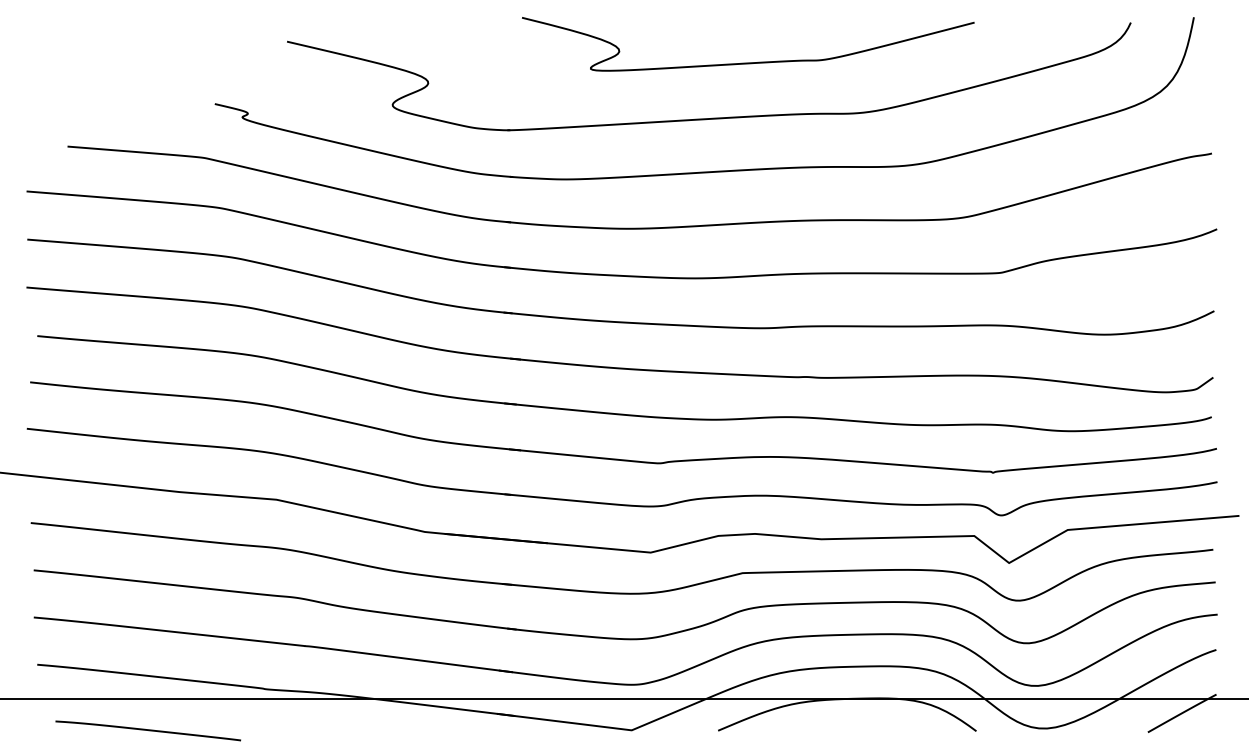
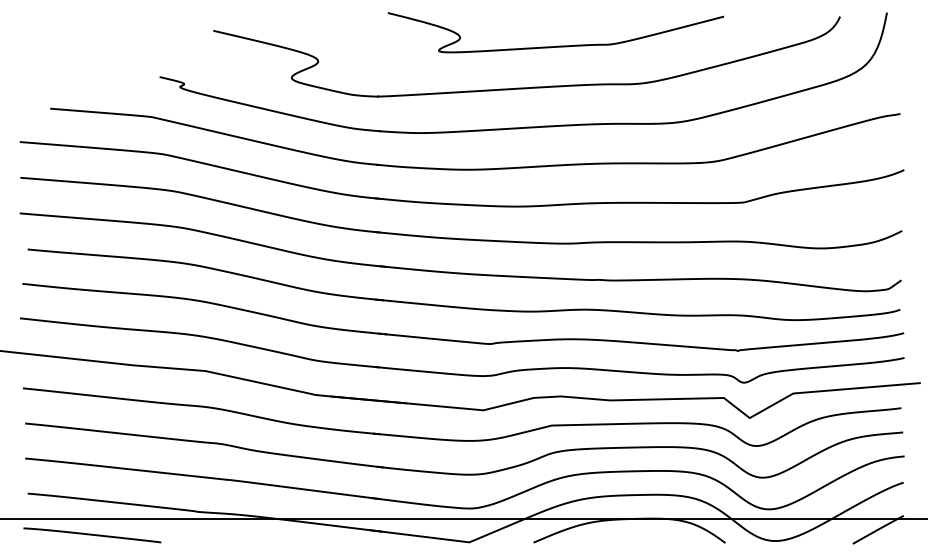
line: (147, 730) -> (91, 535), moved

